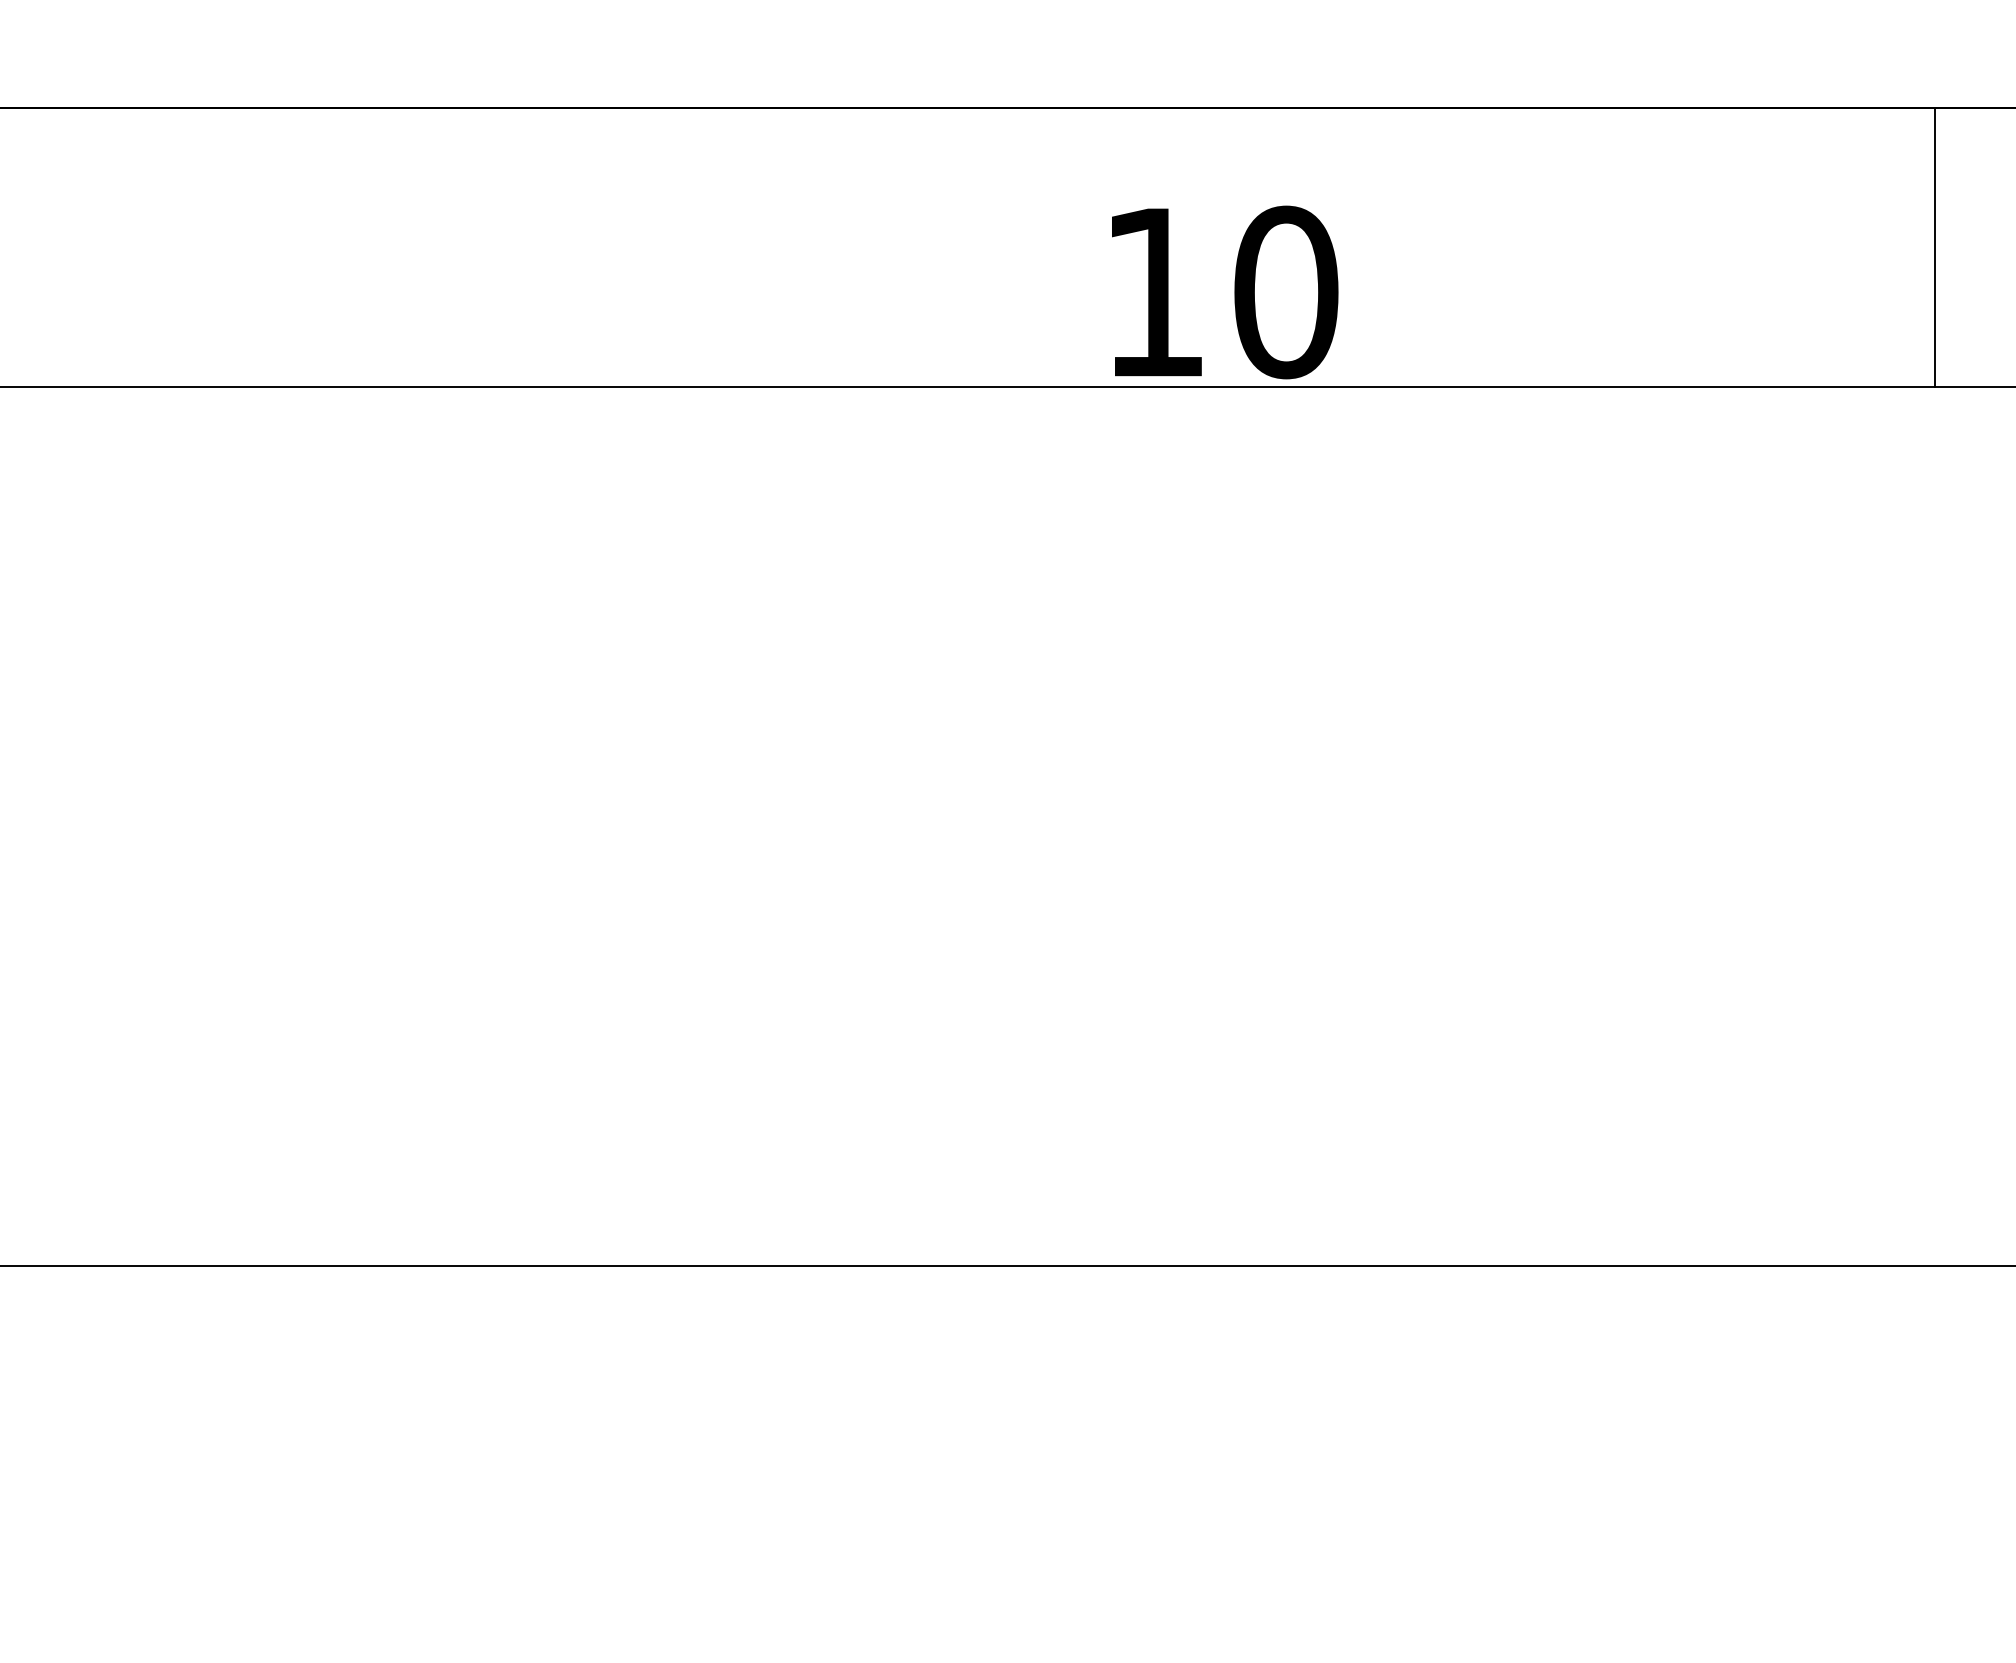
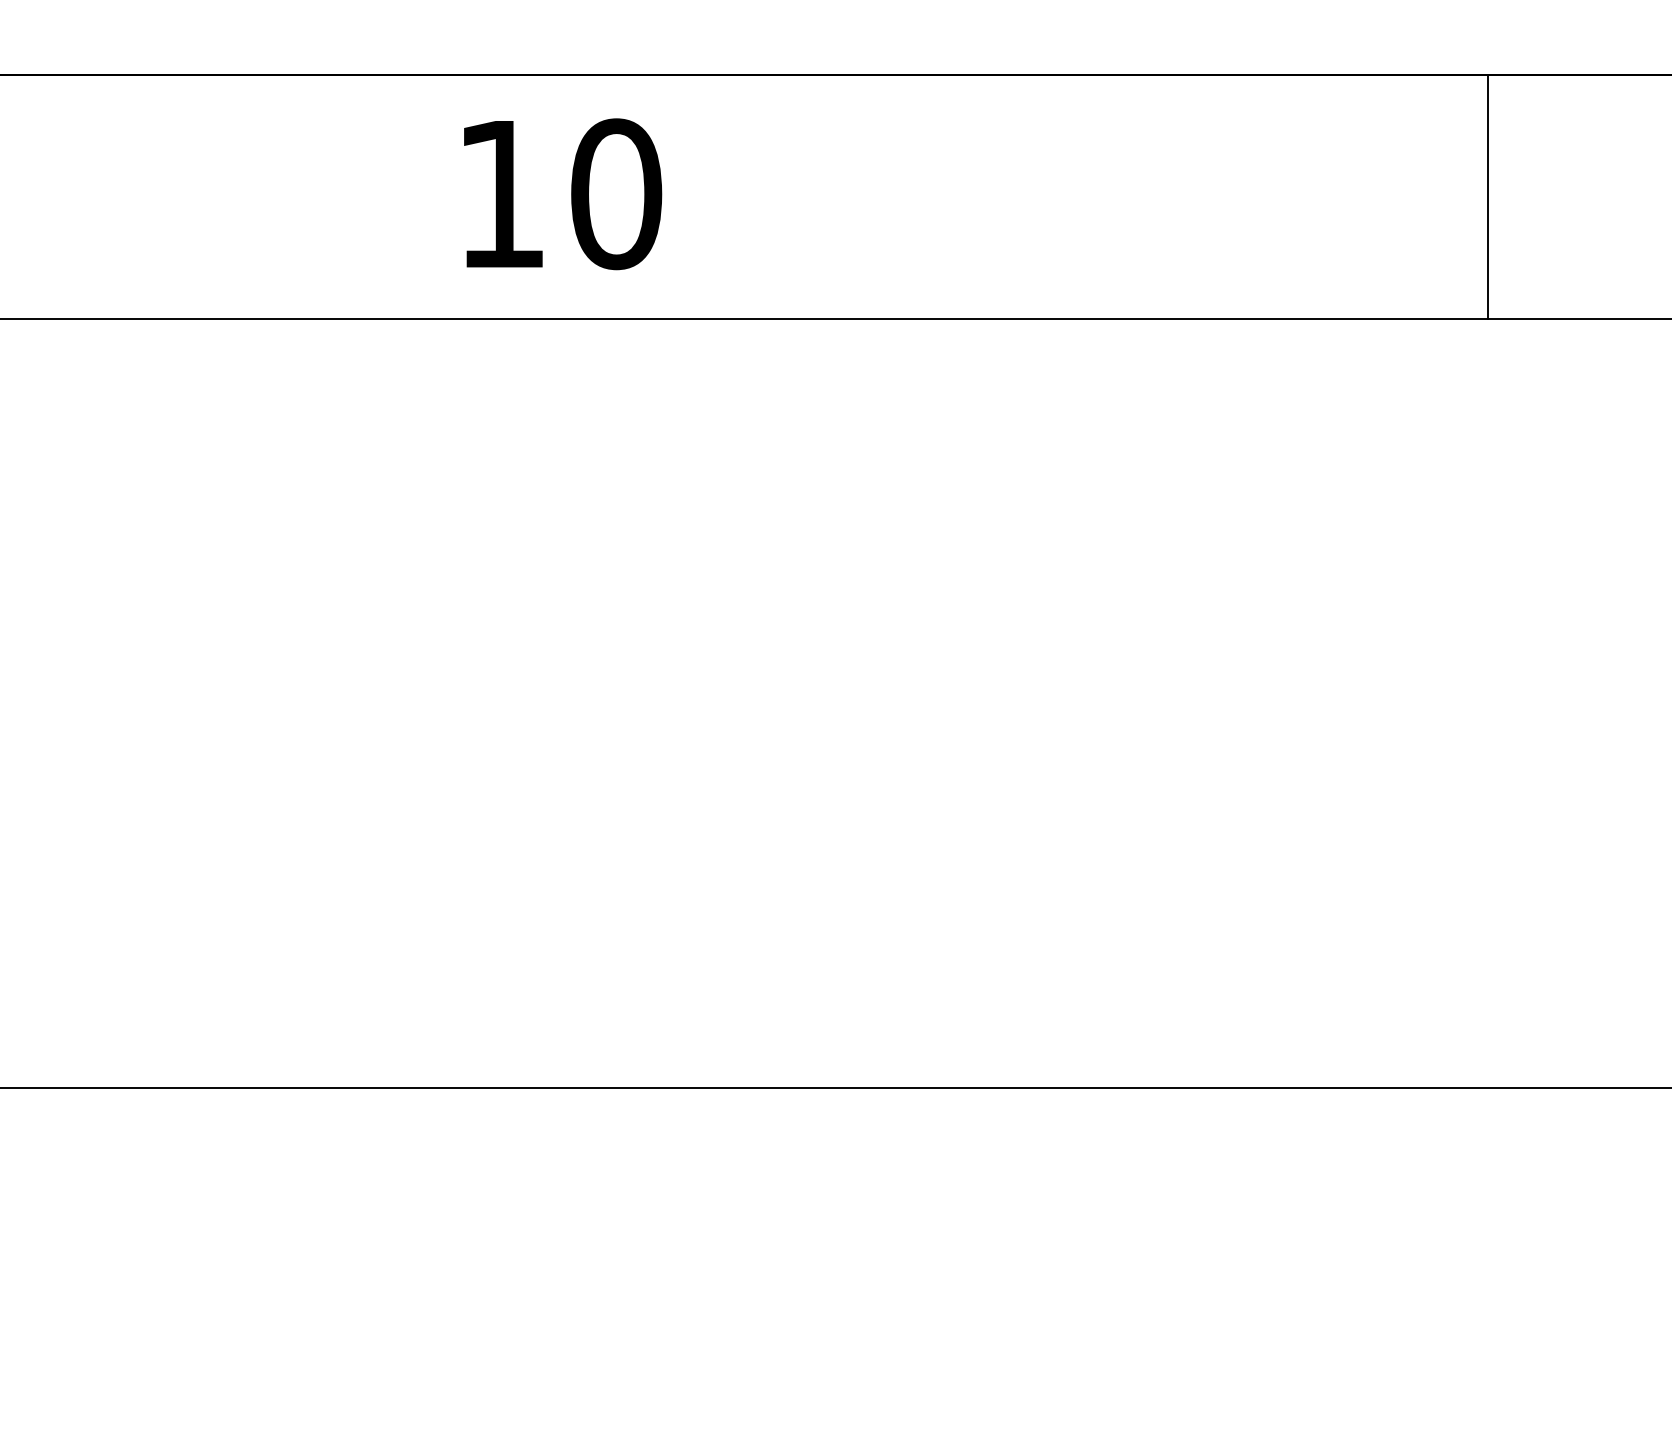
text: (1225, 292) -> (563, 194), moved

